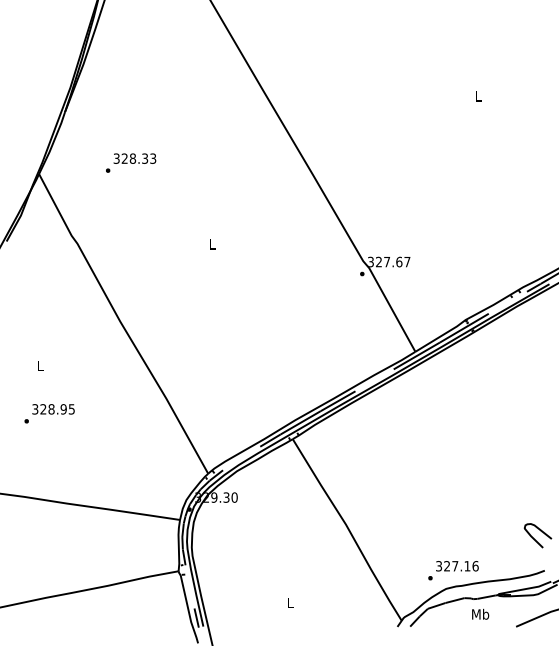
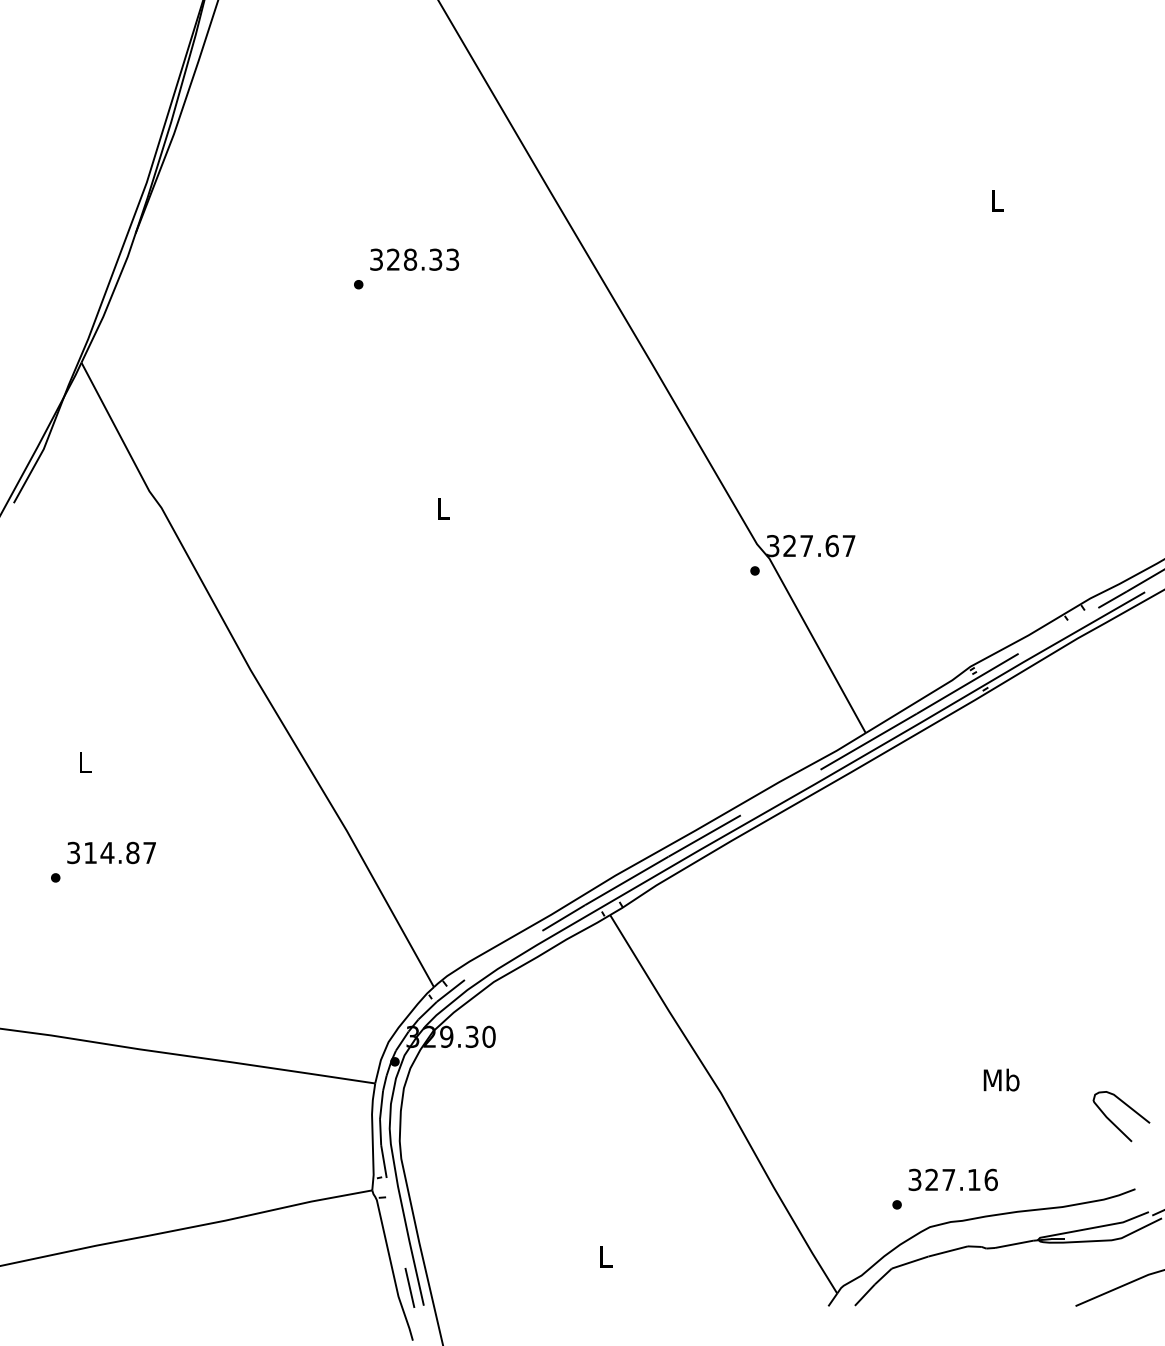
text: (131, 162) -> (407, 267), moved
text: (57, 409) -> (119, 853), 328.95 -> 314.87
text: (480, 613) -> (1001, 1078), moved

